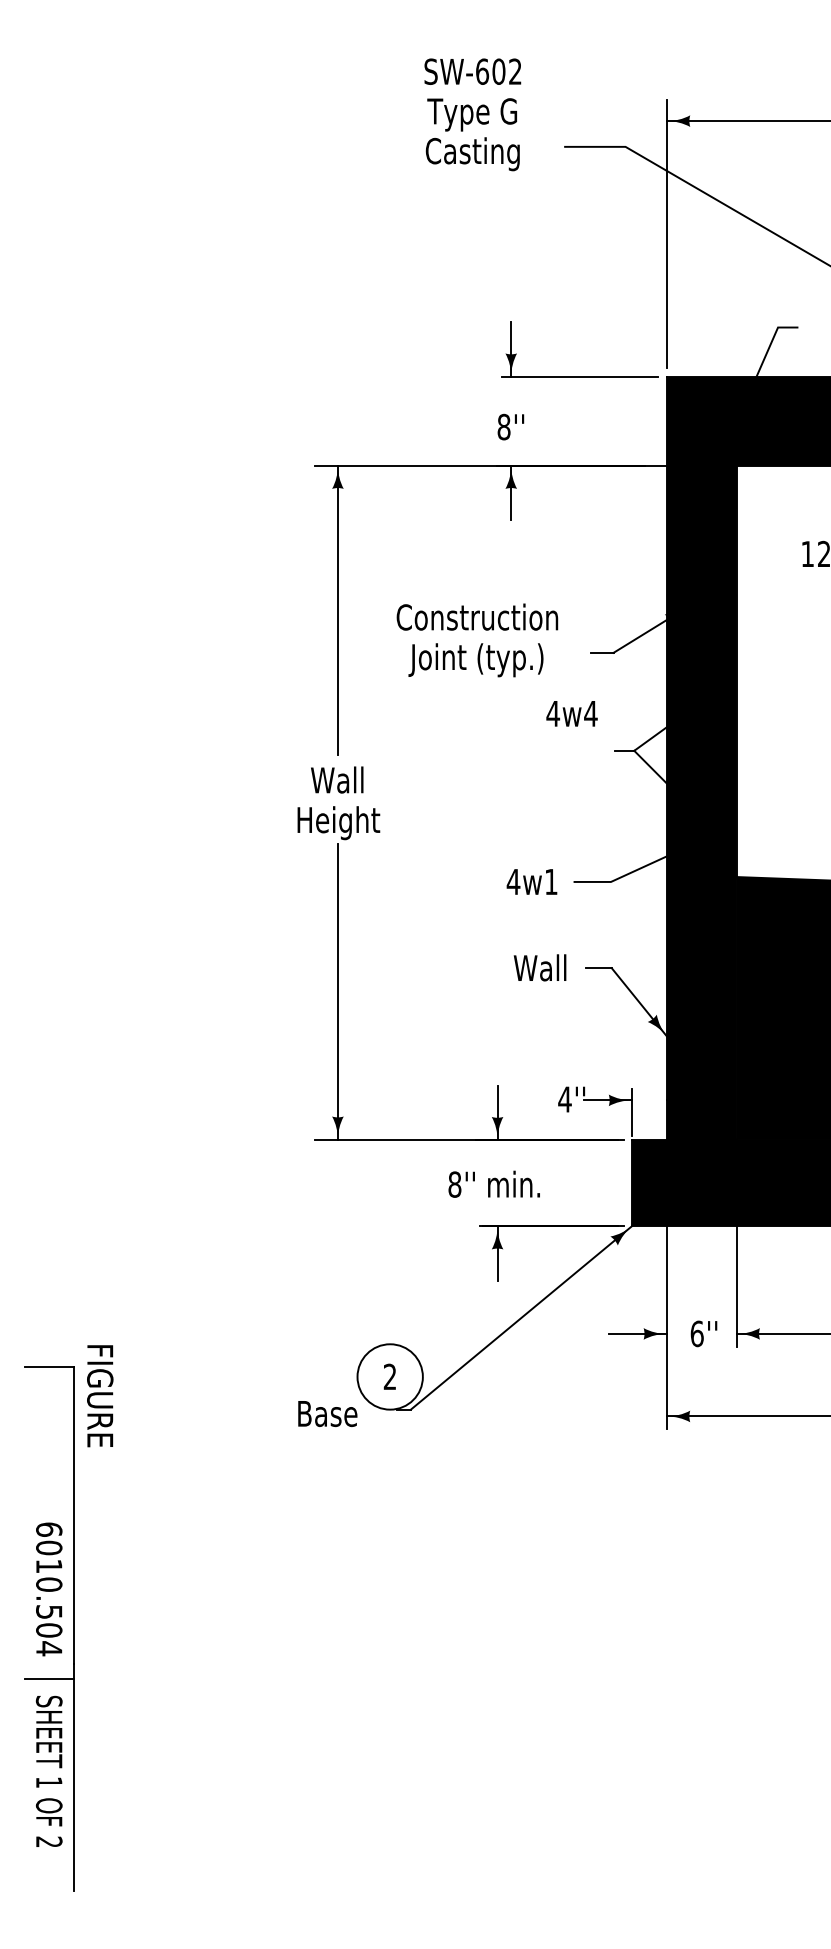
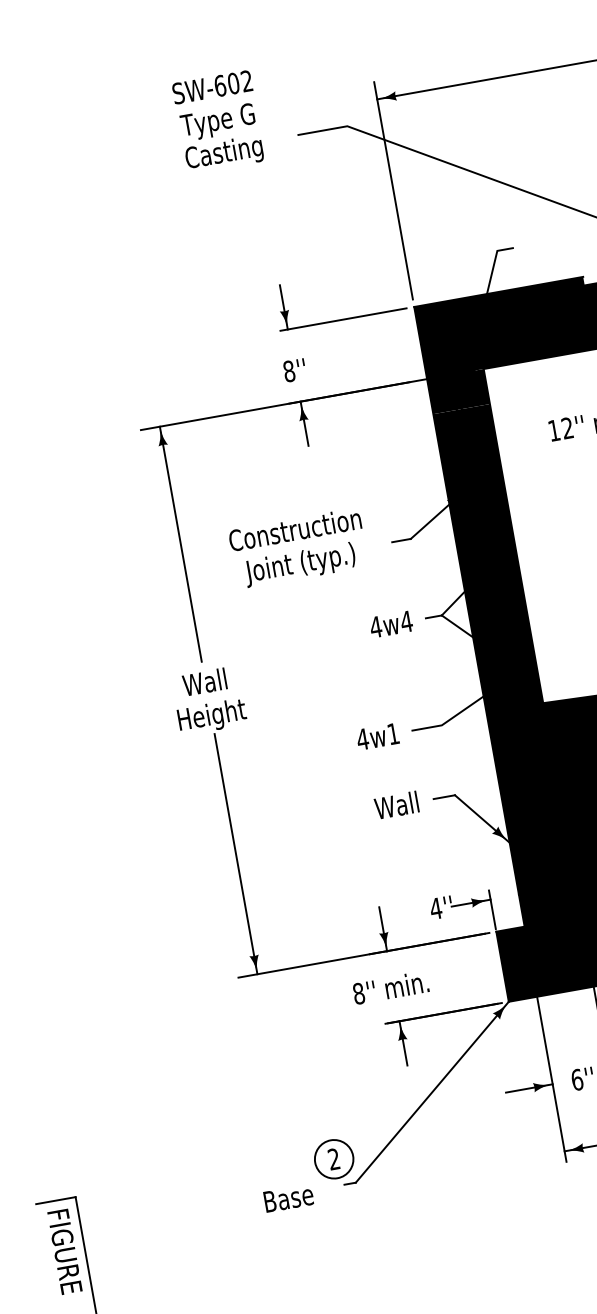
text: (571, 713) -> (390, 624), moved
circle: (389, 1376) -> (333, 1159), size x0.71
text: (100, 1396) -> (65, 1252), moved

